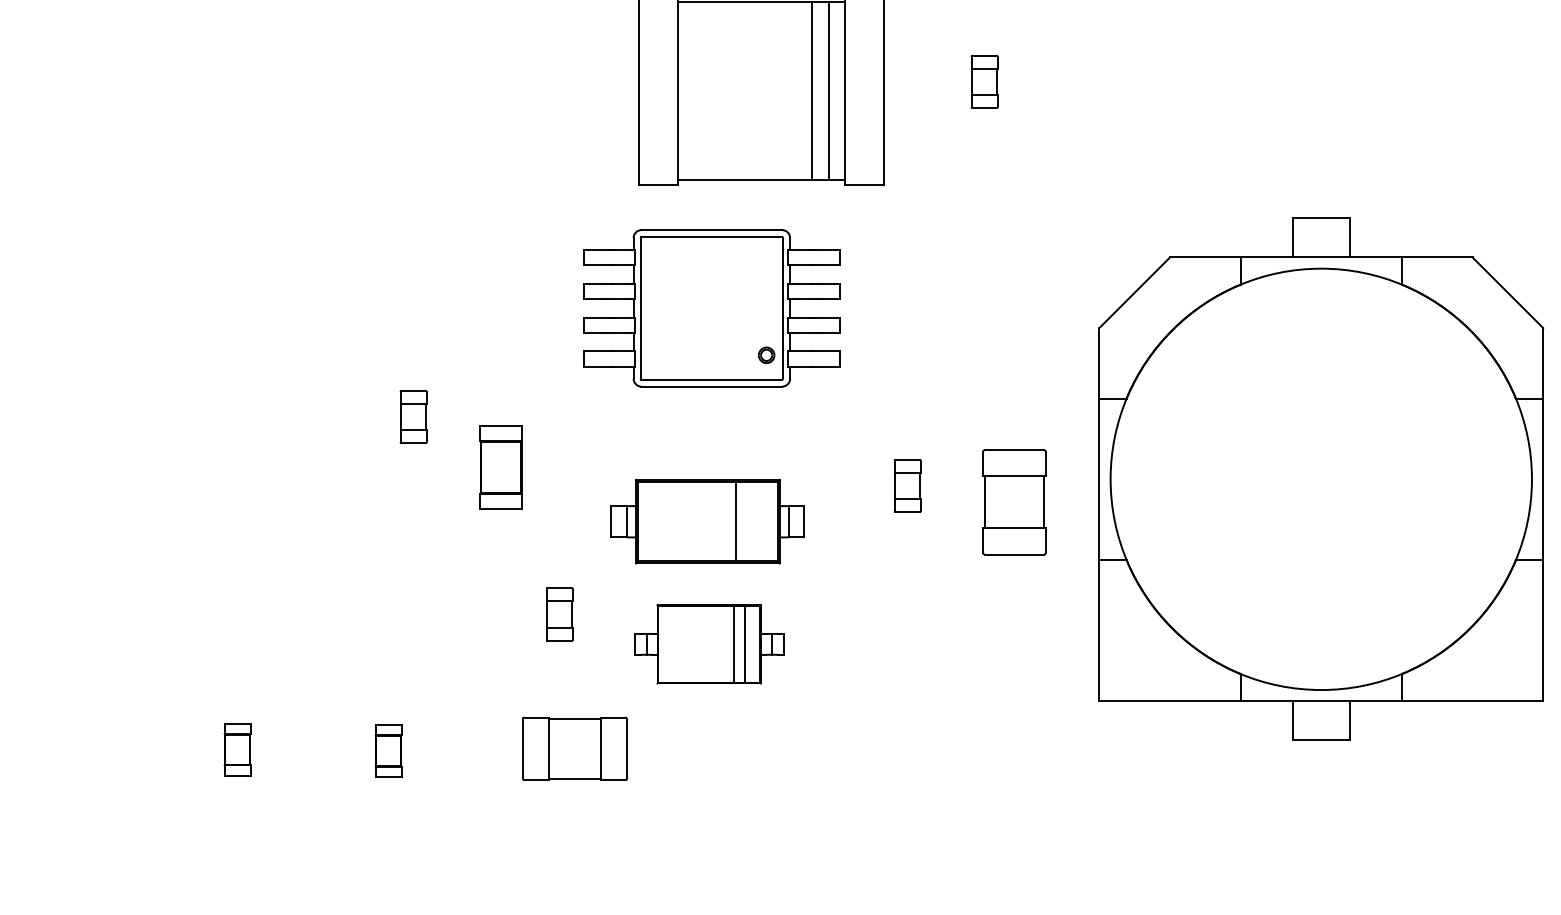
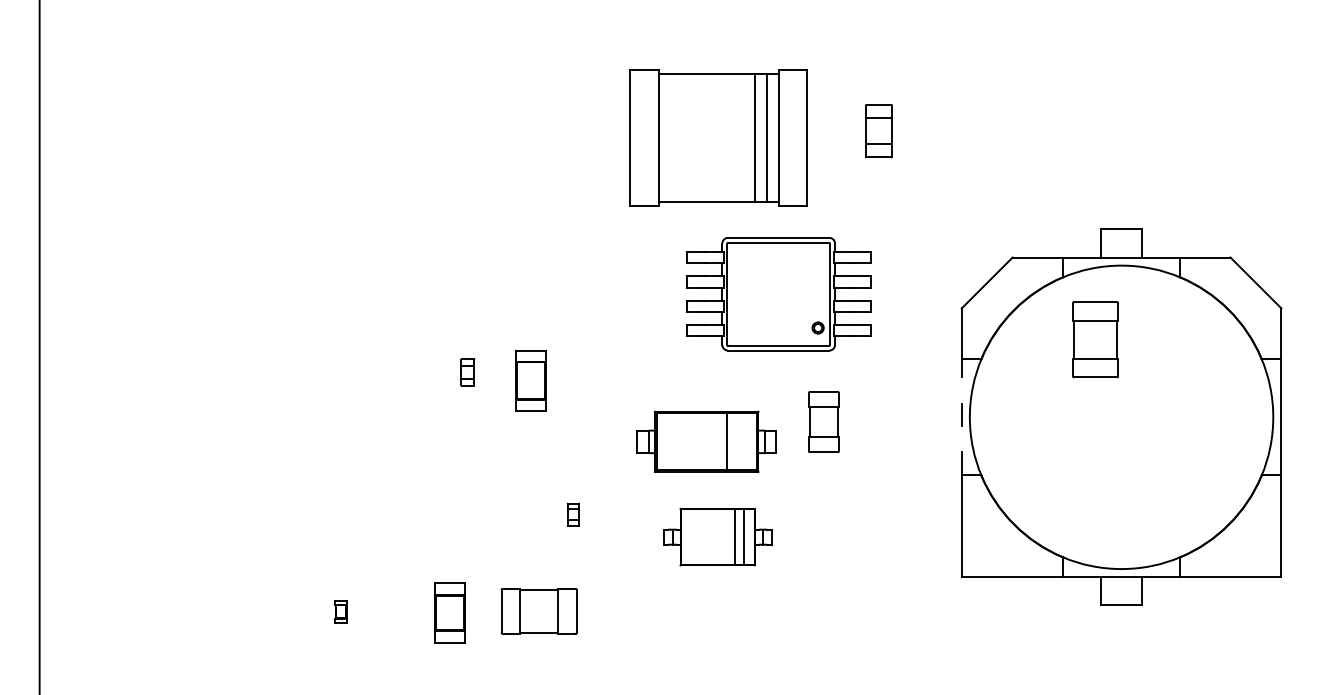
part: (985, 81) -> (879, 130), size x1.4
part: (711, 308) -> (778, 294), moved
part: (413, 417) -> (467, 372), size x0.7
part: (500, 467) -> (530, 380), moved
line: (1099, 478) -> (961, 416), solid -> dashed
part: (907, 485) -> (823, 421), size x1.6
part: (1014, 501) -> (1095, 339), moved
part: (707, 521) -> (706, 441), moved
part: (560, 614) -> (573, 514), size x0.6
part: (708, 643) -> (717, 536), moved
part: (236, 748) -> (340, 611), size x0.6
part: (574, 748) -> (538, 611), moved
part: (388, 750) -> (449, 612), size x1.6

